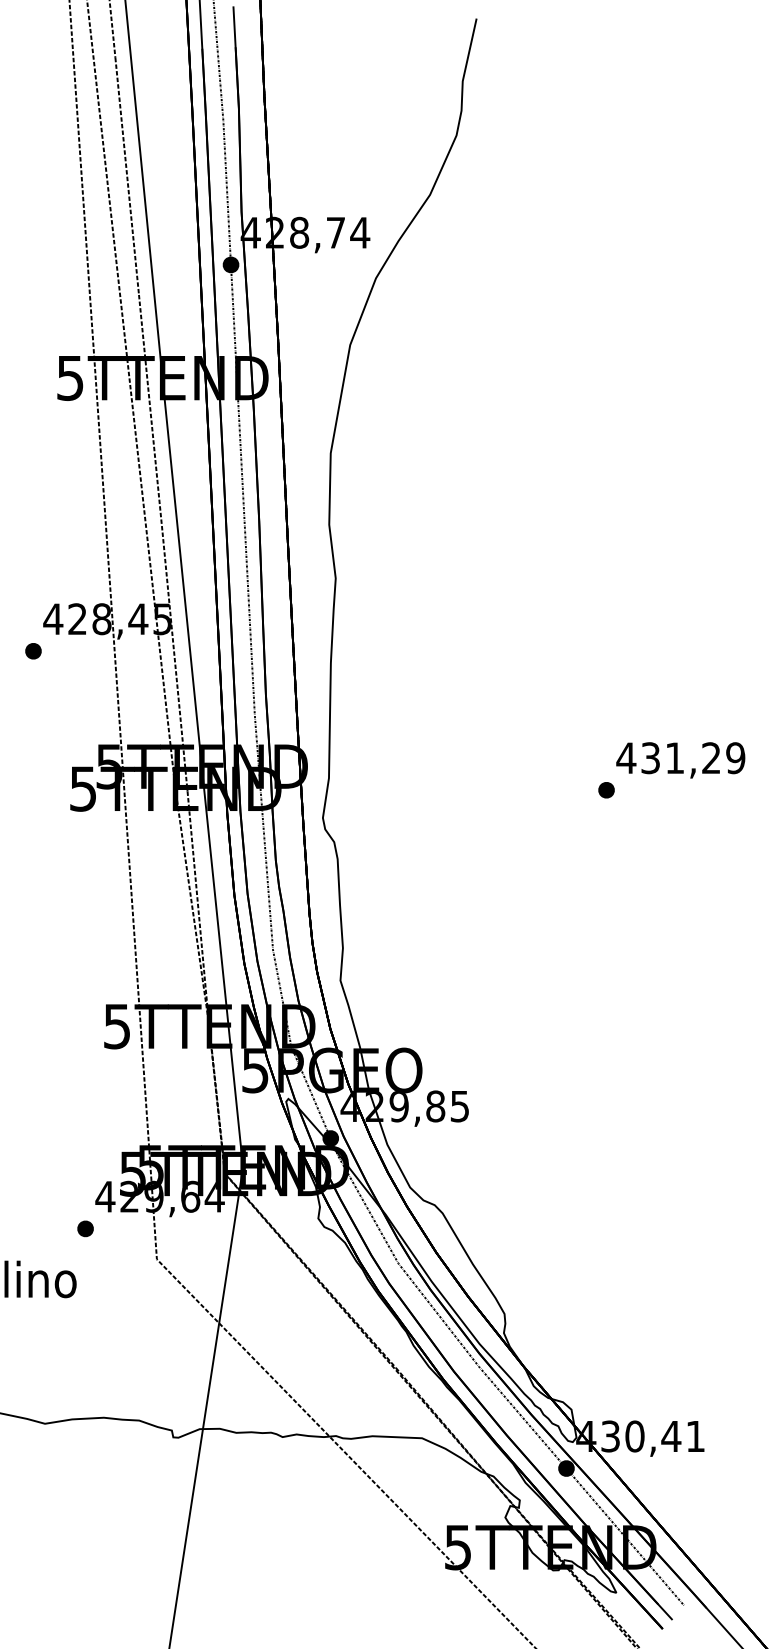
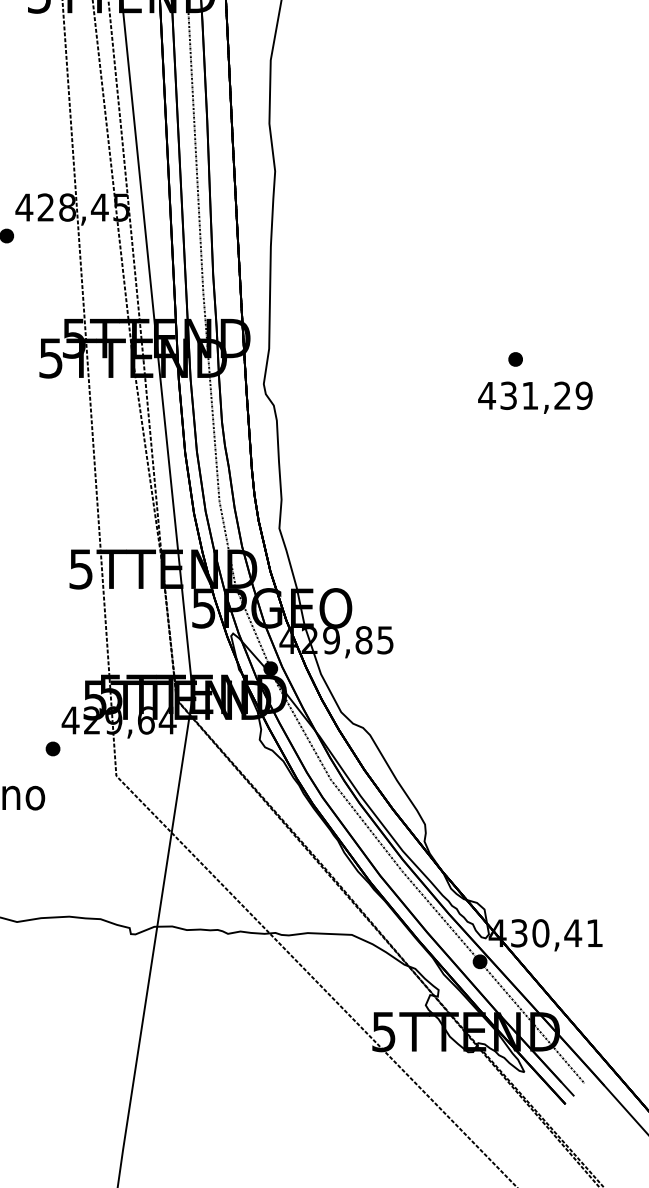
text: (680, 760) -> (535, 397), moved

